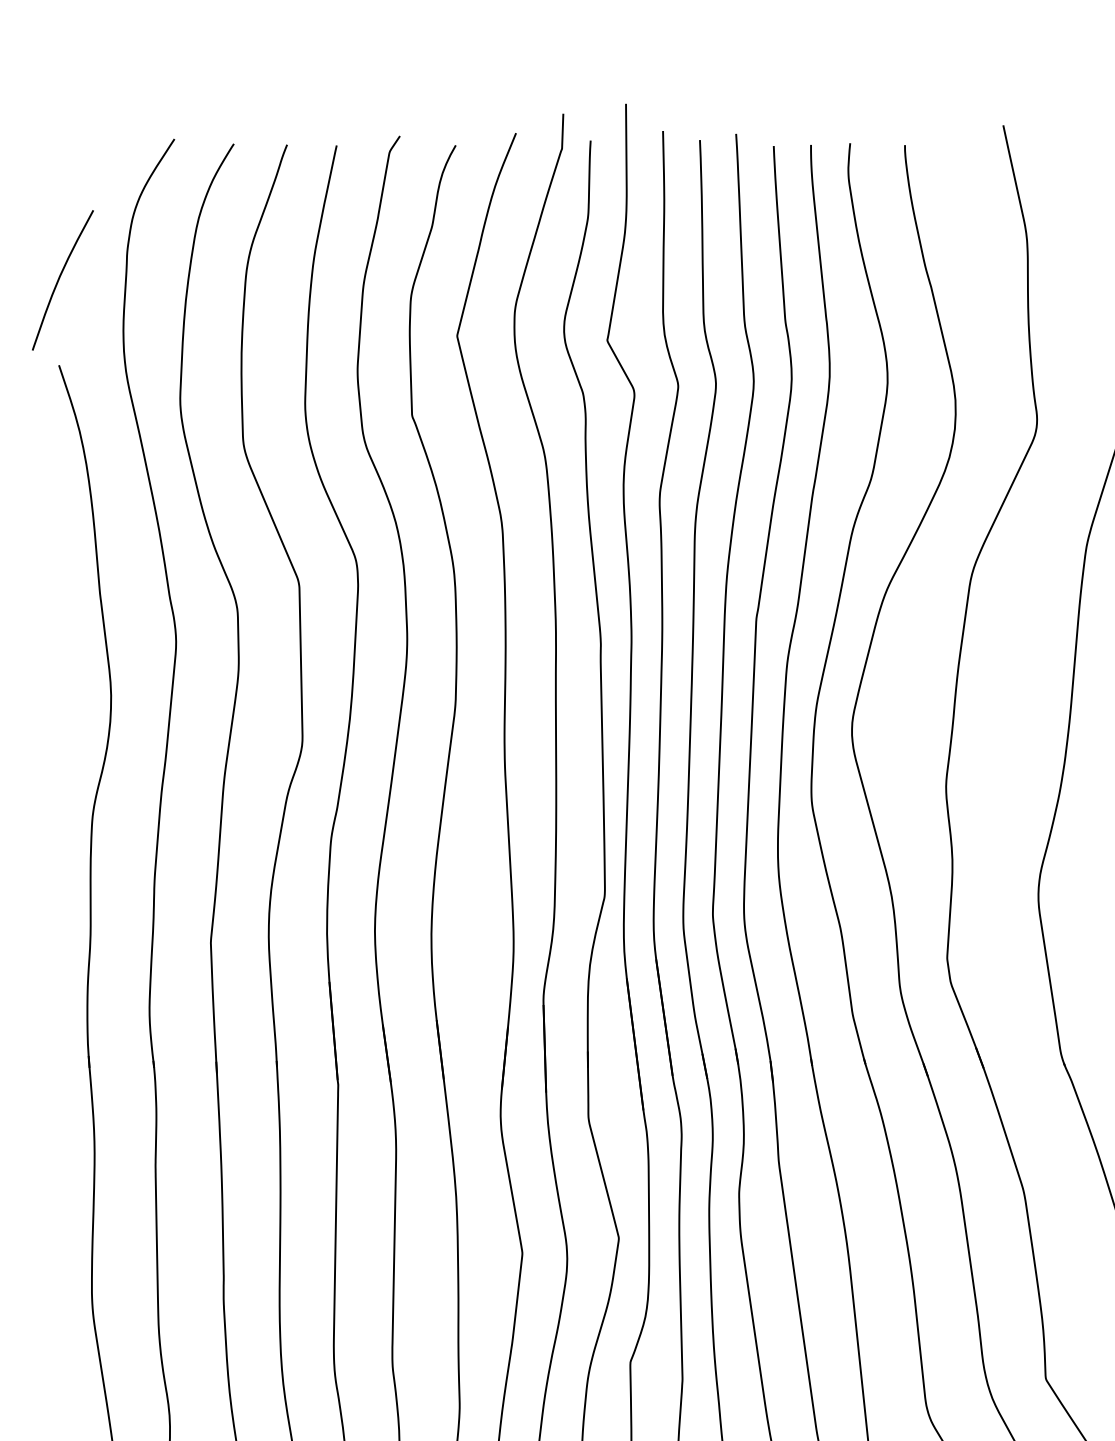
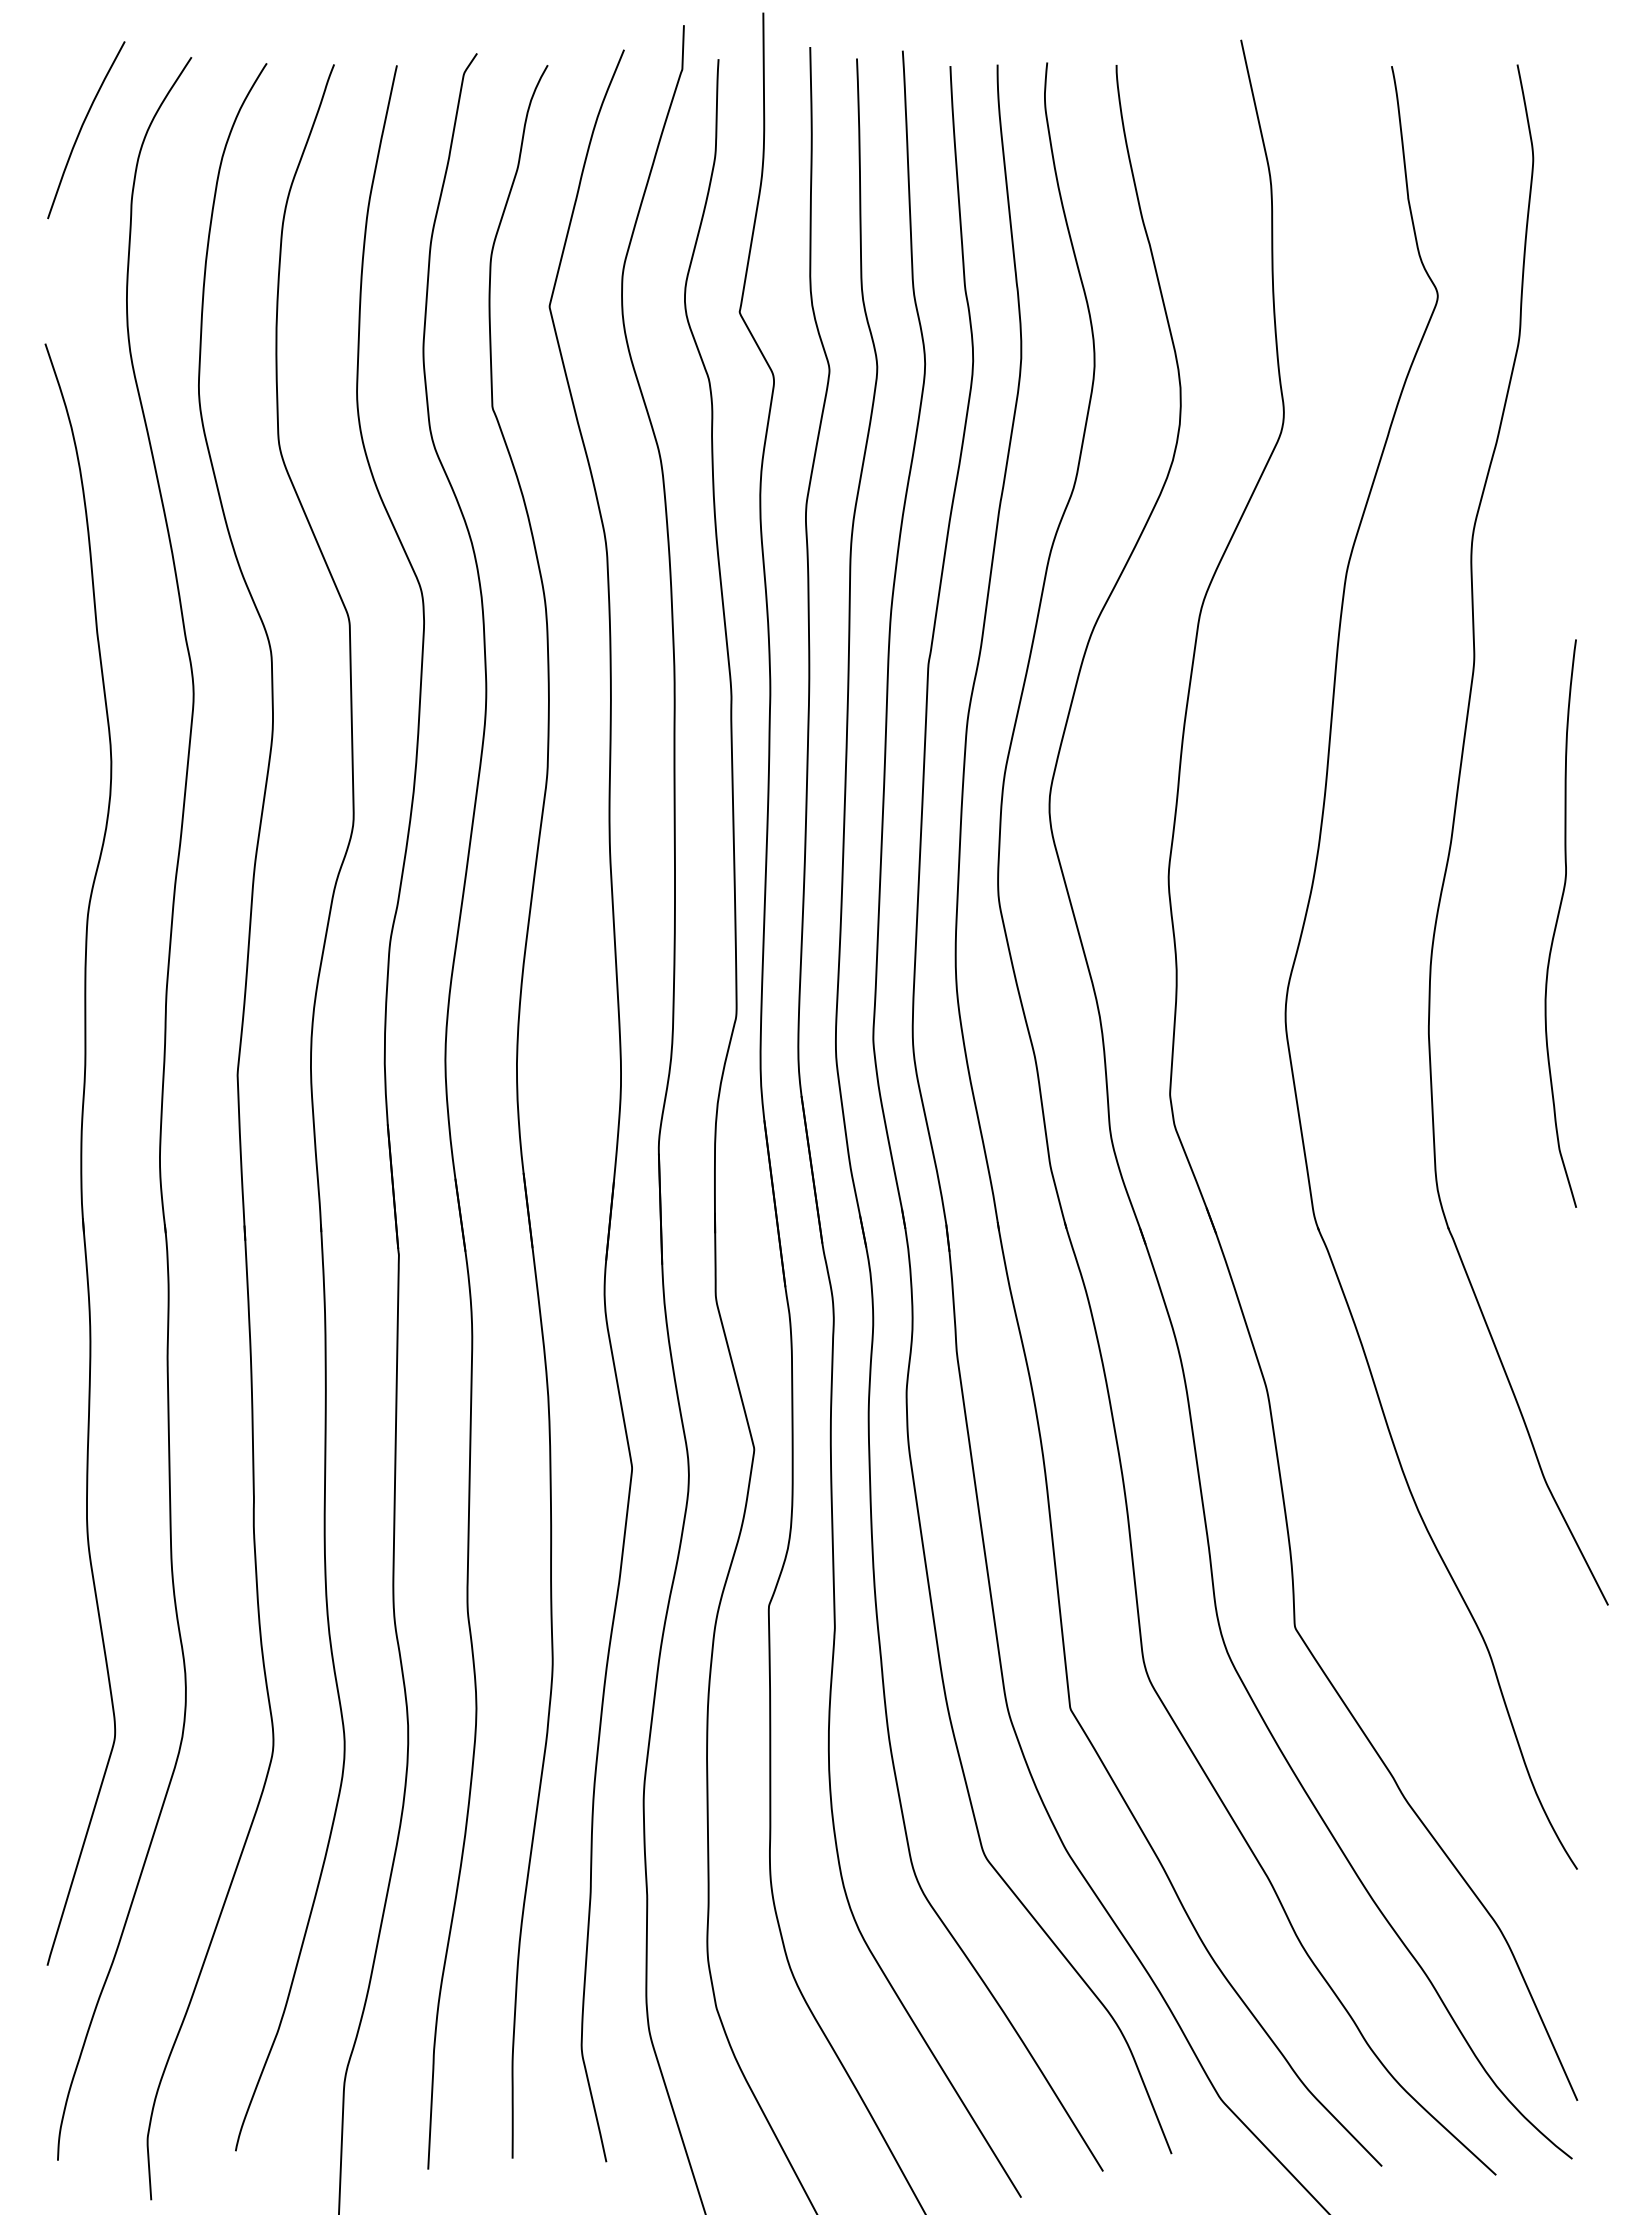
curve: (59, 279) -> (82, 128), moved

